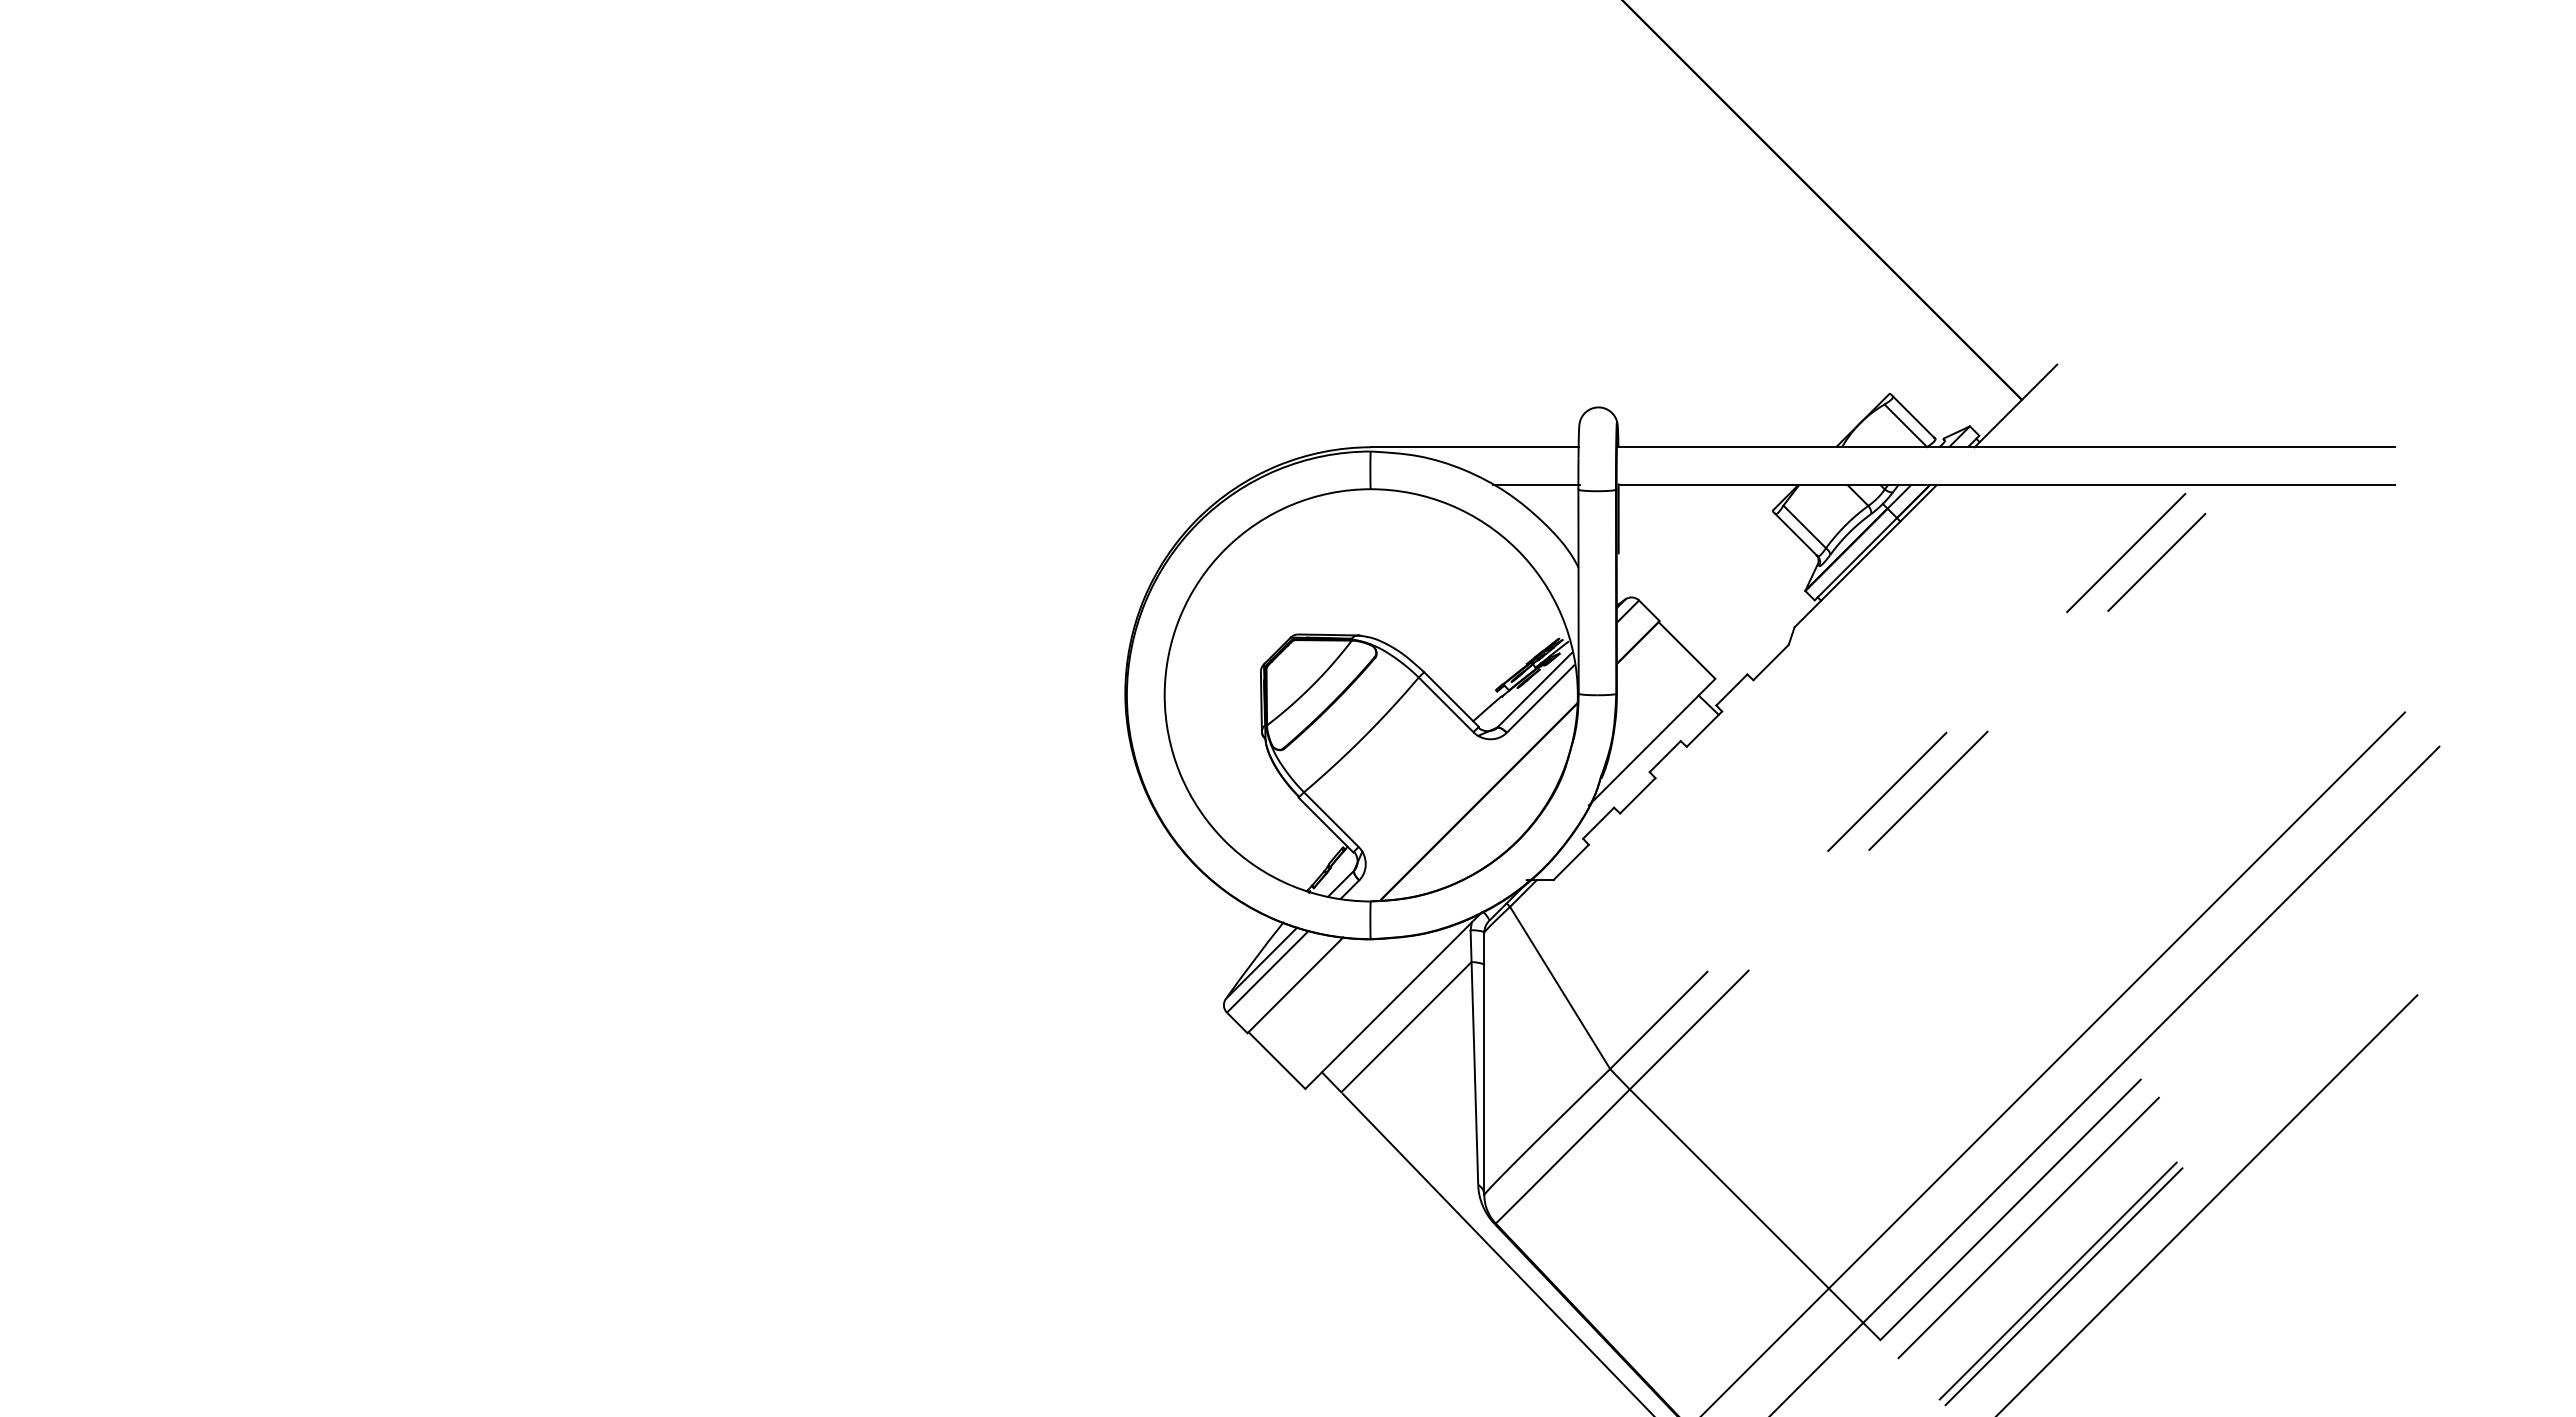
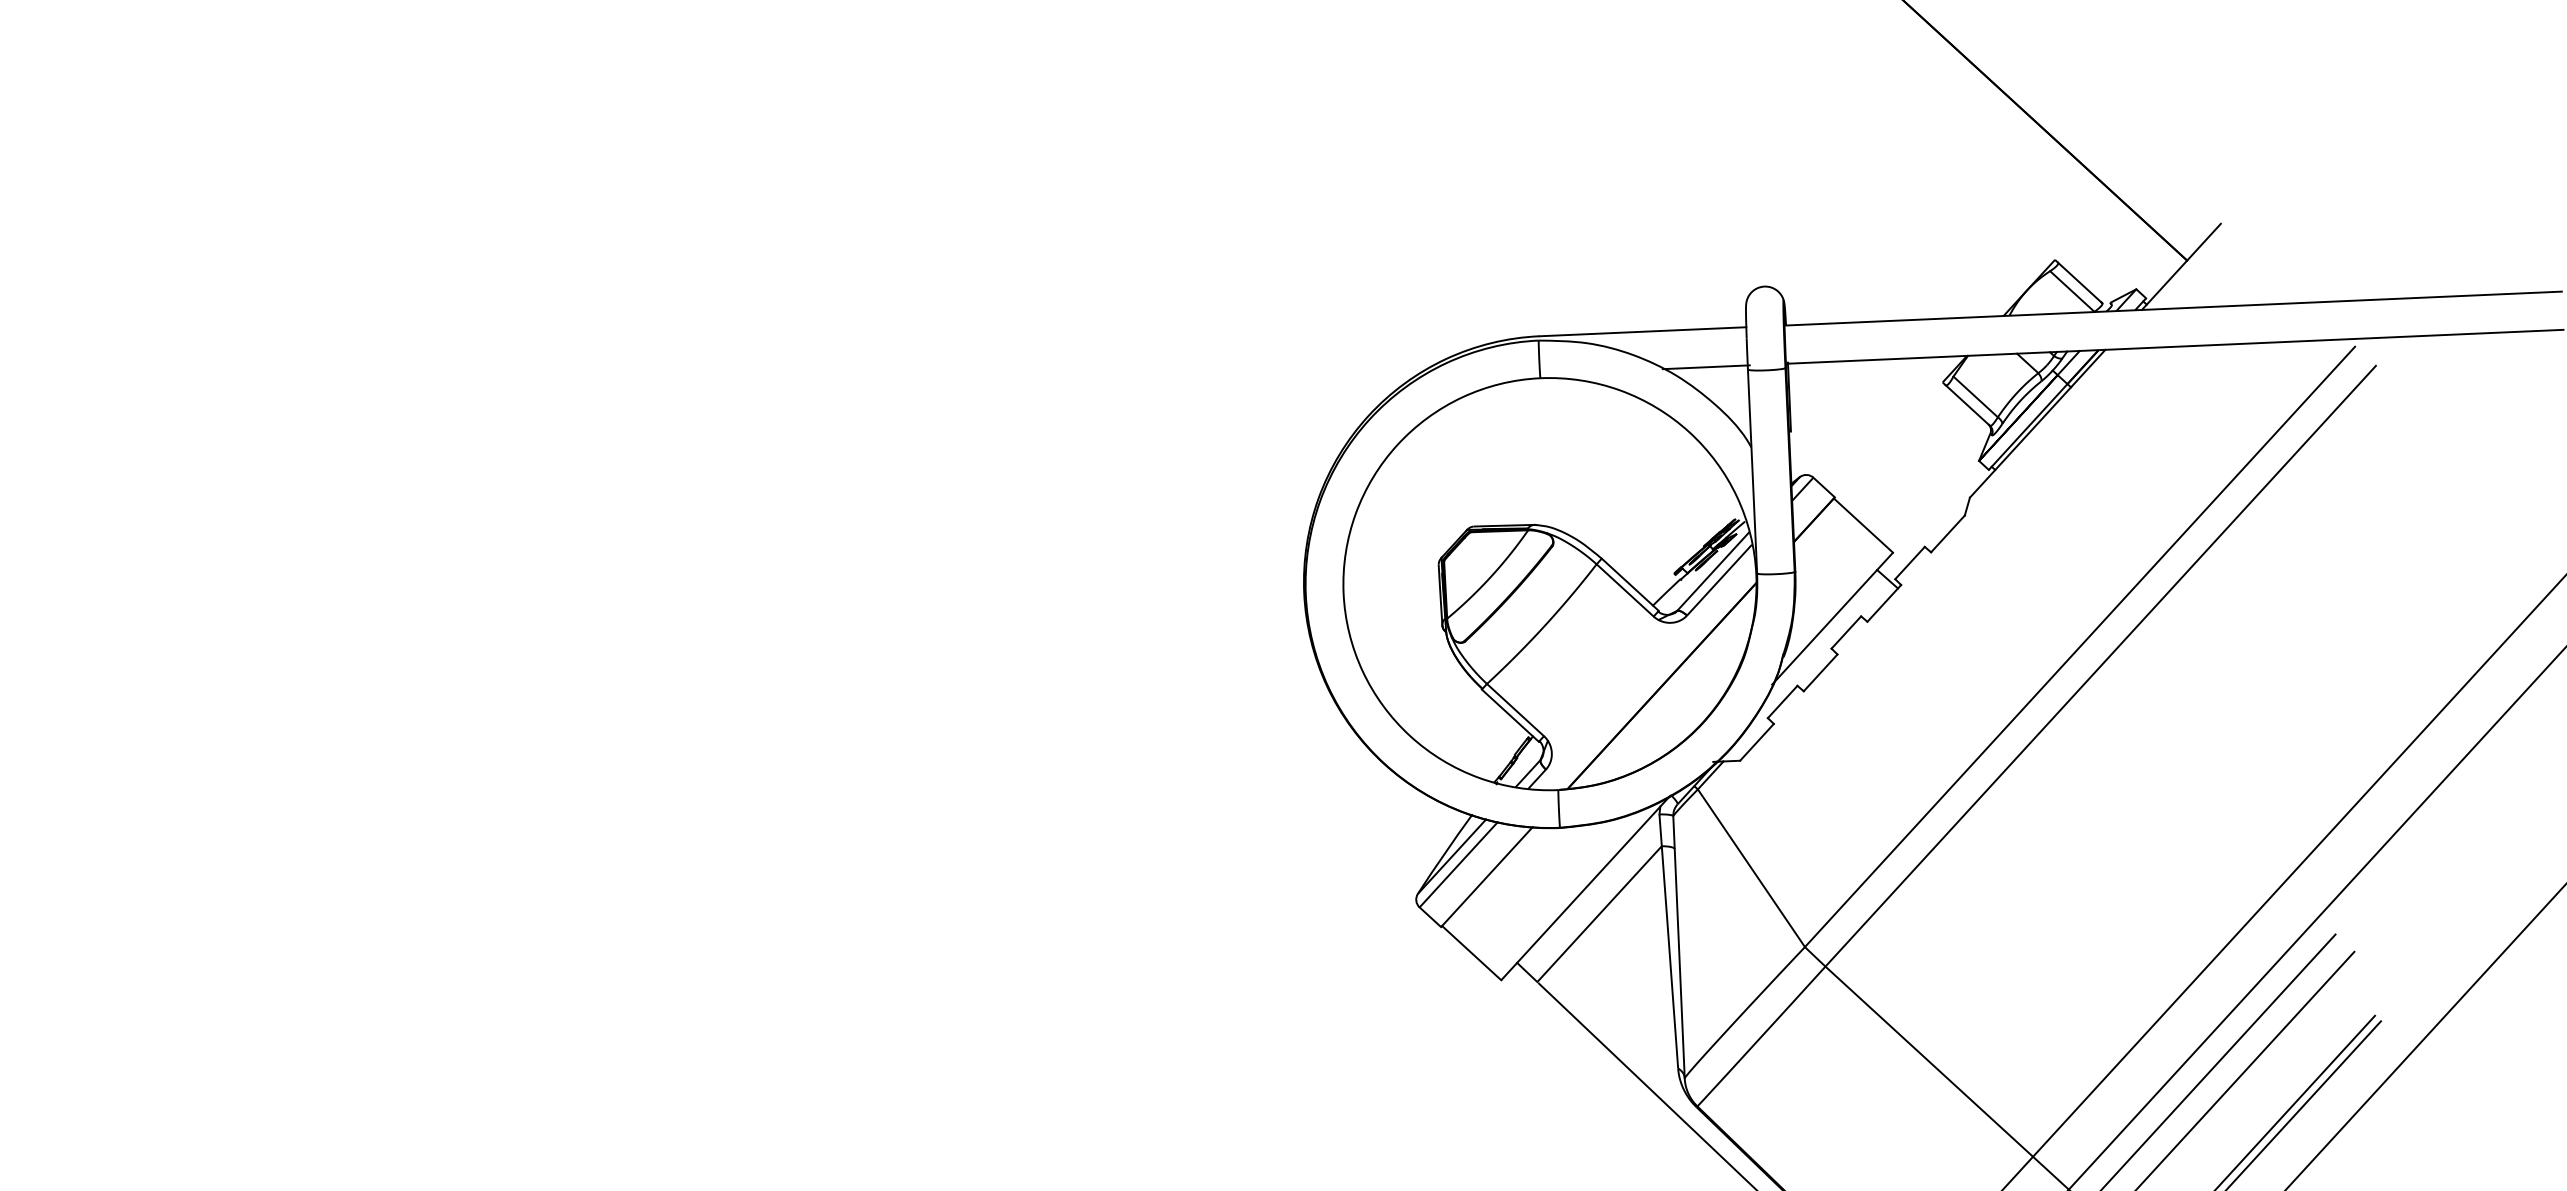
line: (1897, 781) -> (2079, 647), dashed -> solid
line: (1918, 801) -> (2101, 666), dashed -> solid

